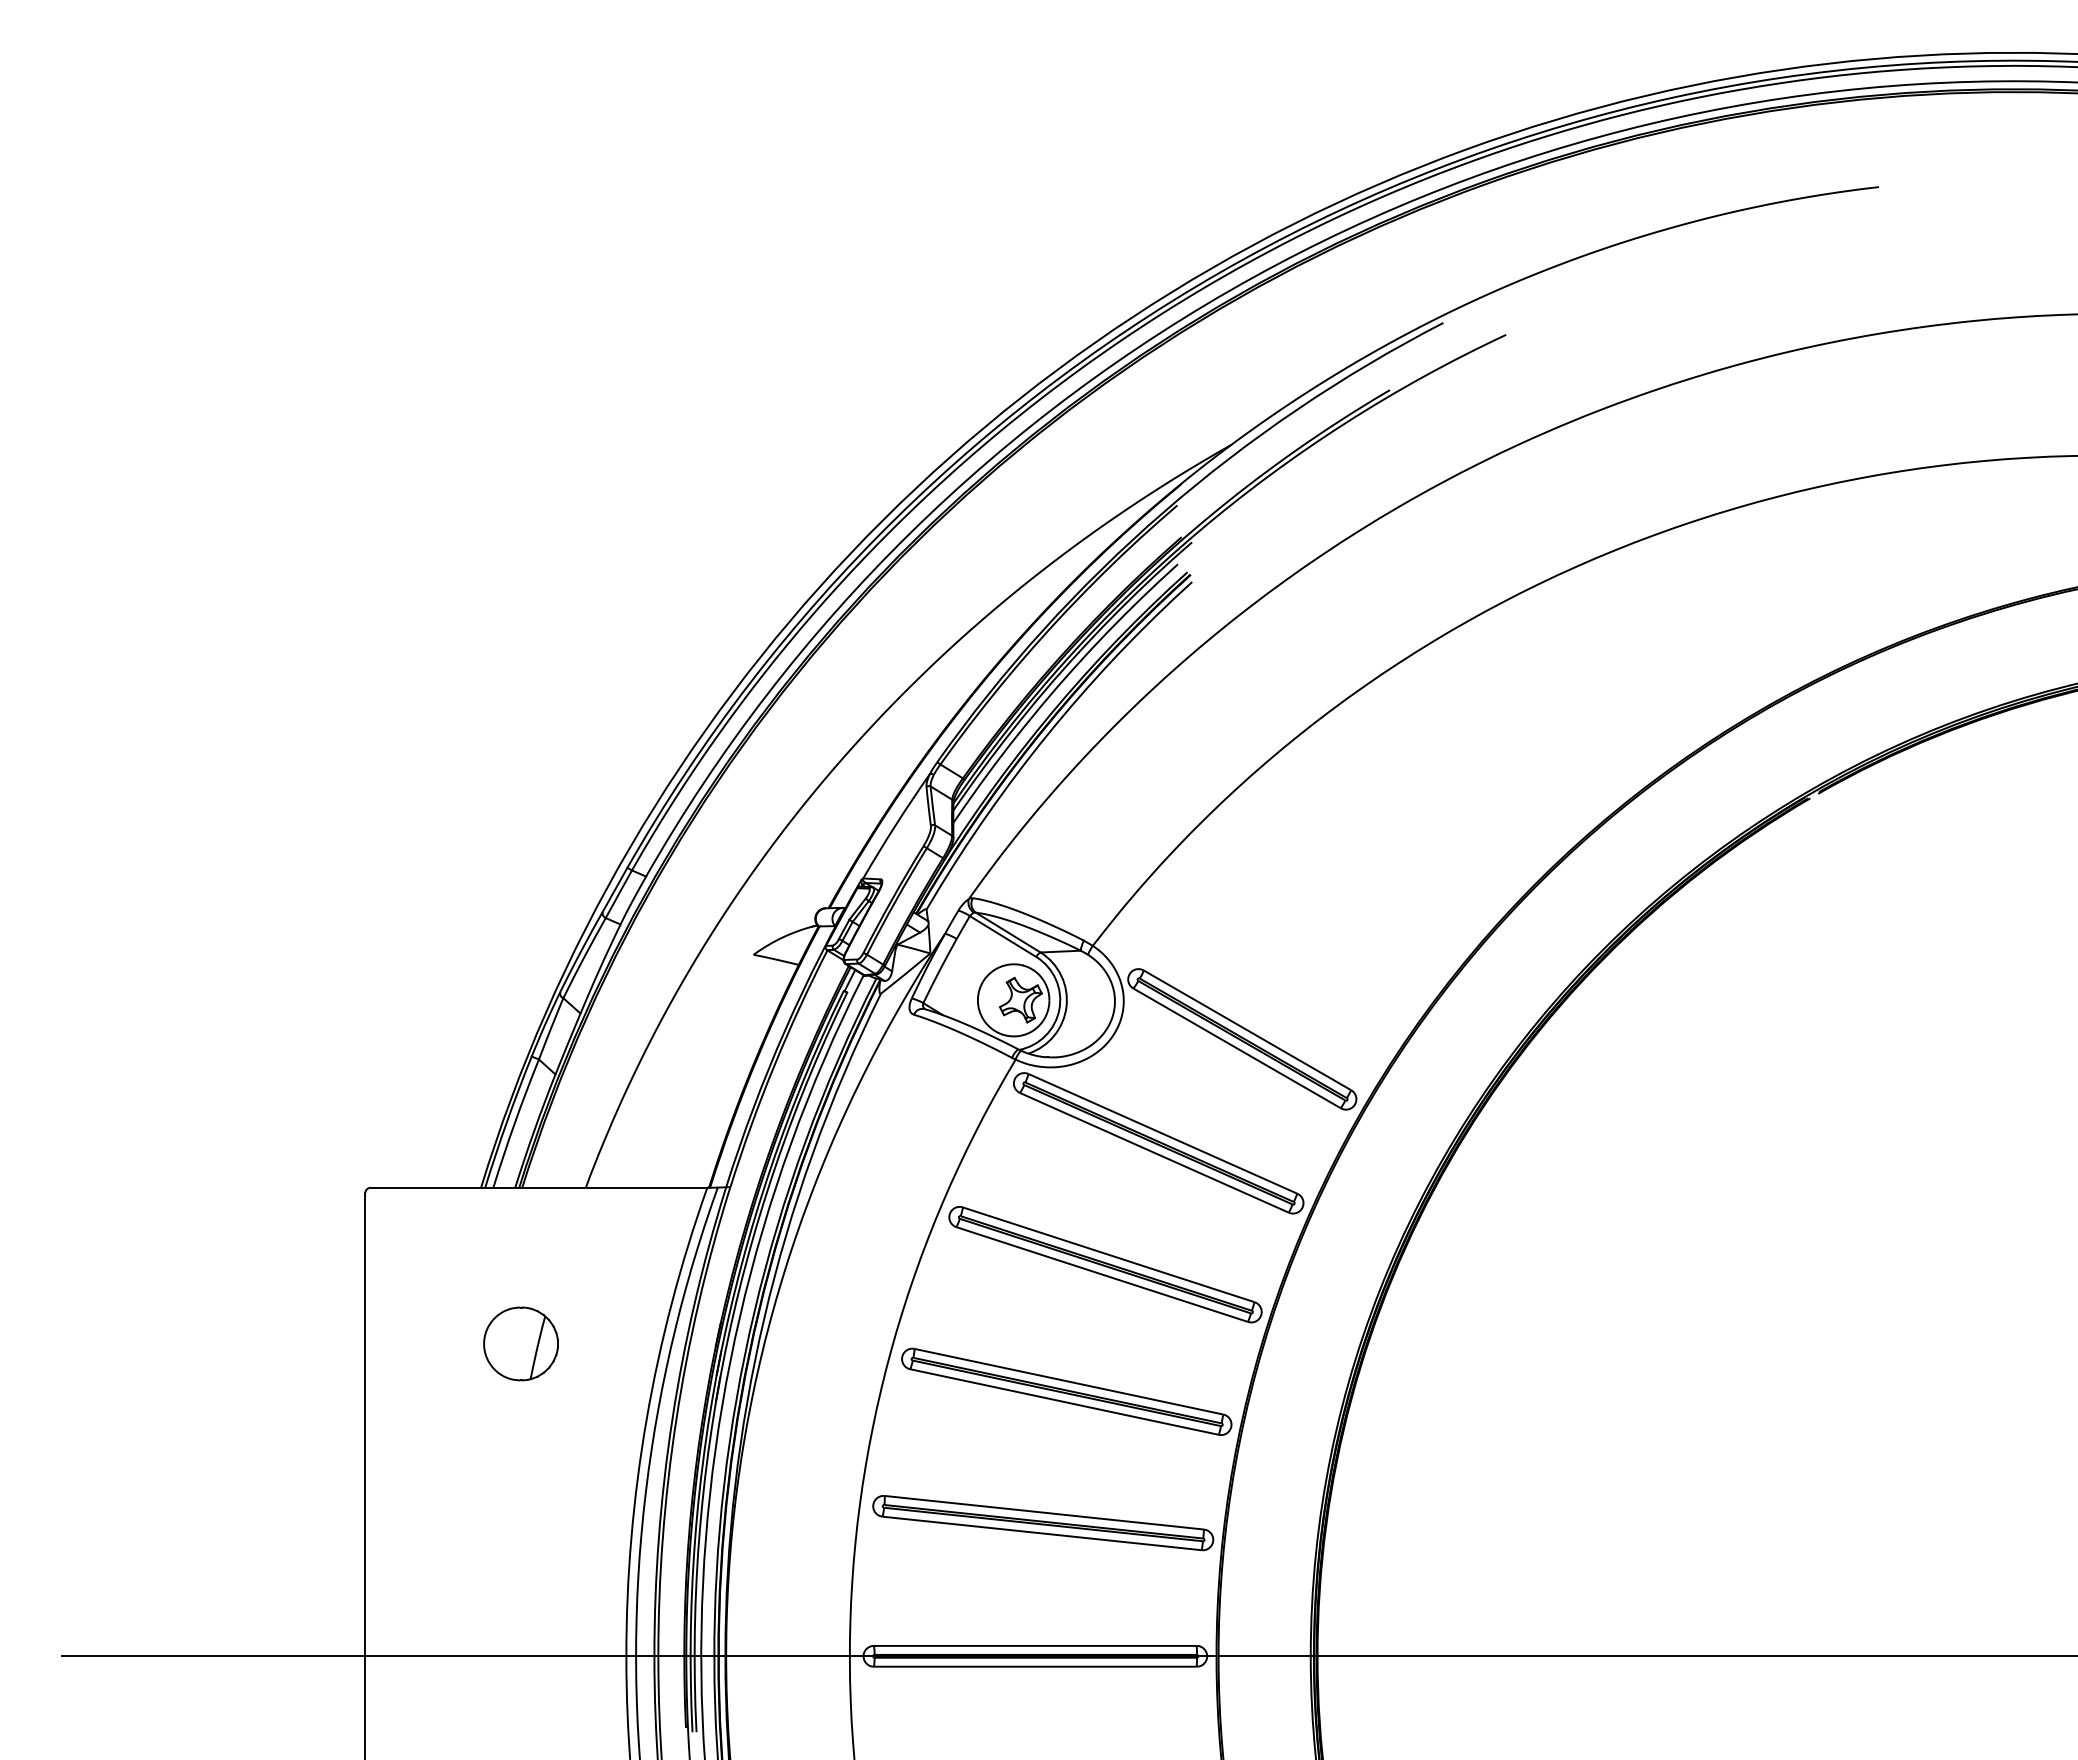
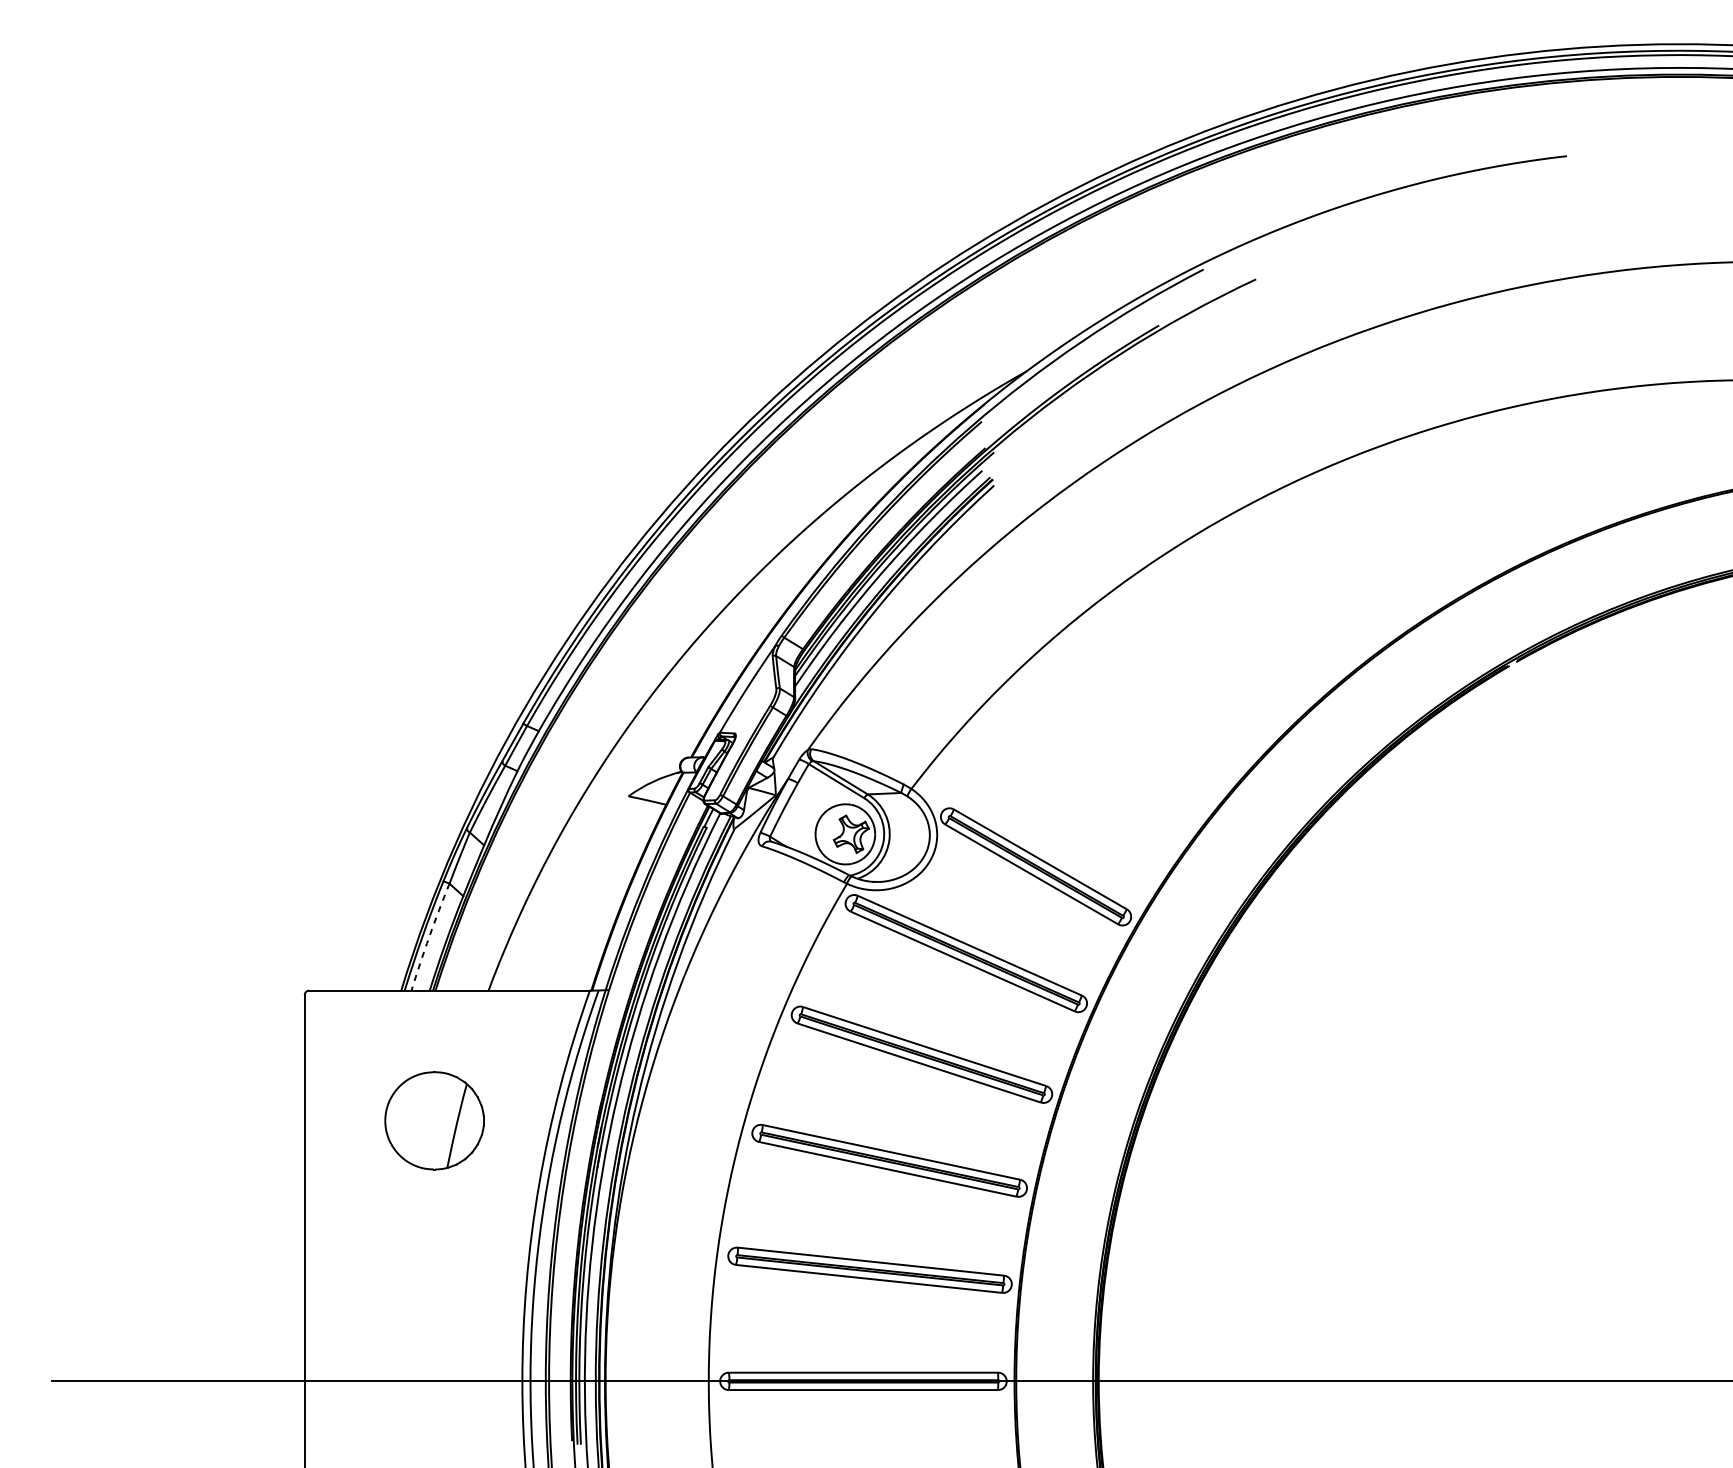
arc: (514, 1123) -> (429, 937), solid -> dashed
part: (520, 1343) -> (434, 1120), size x1.6

